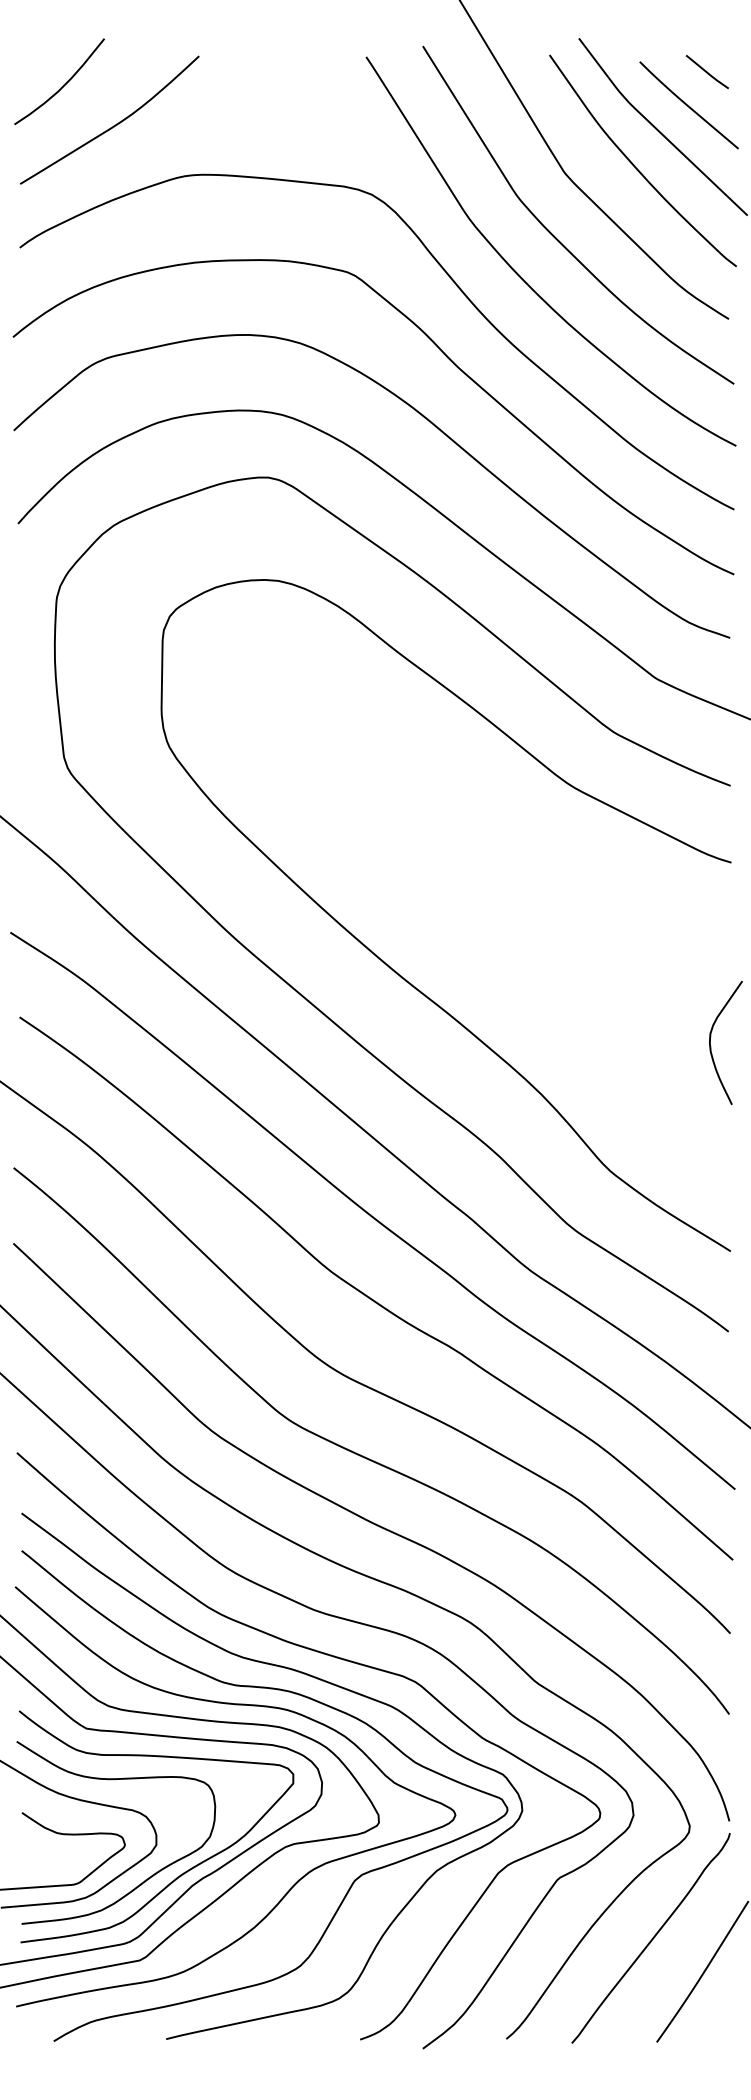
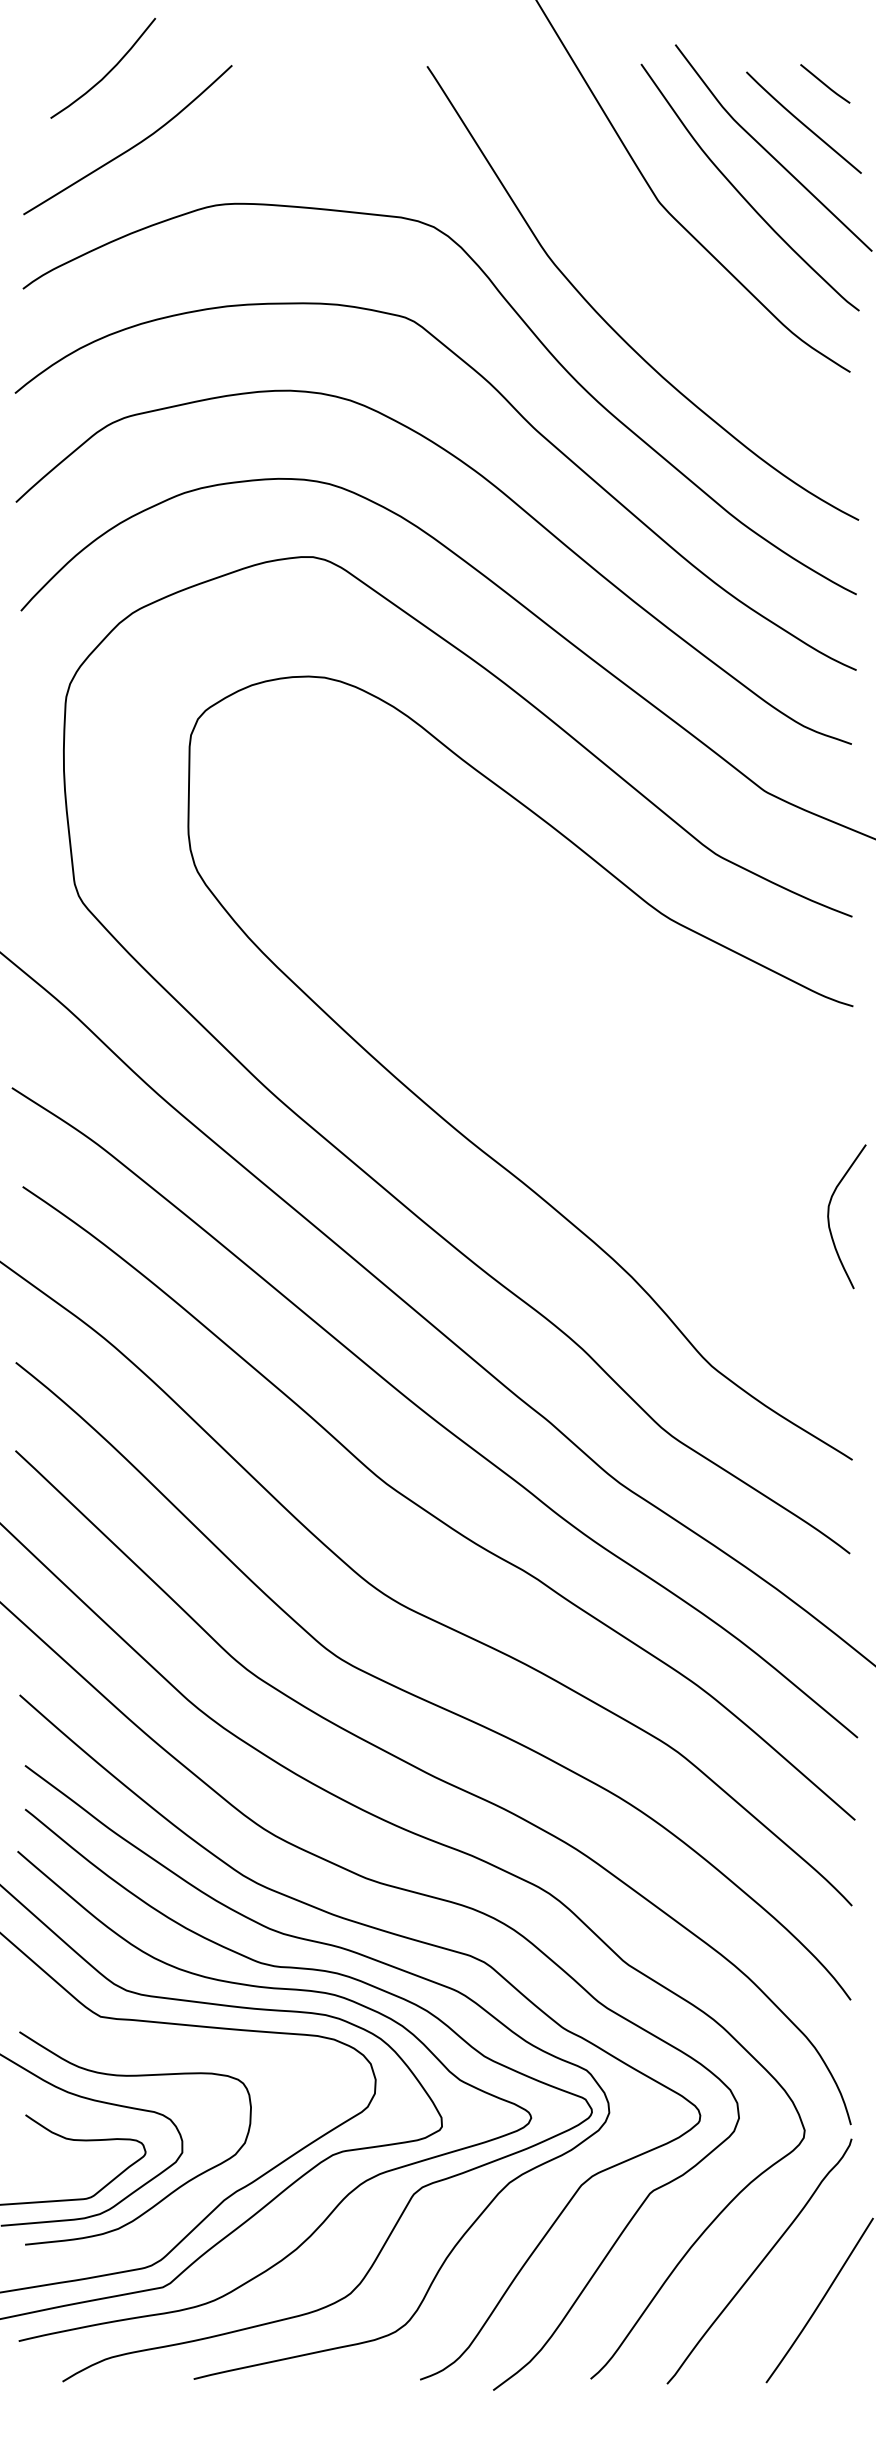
curve: (63, 84) -> (107, 71), moved
curve: (555, 236) -> (648, 275), removed
curve: (186, 1870) -> (217, 2182), removed

